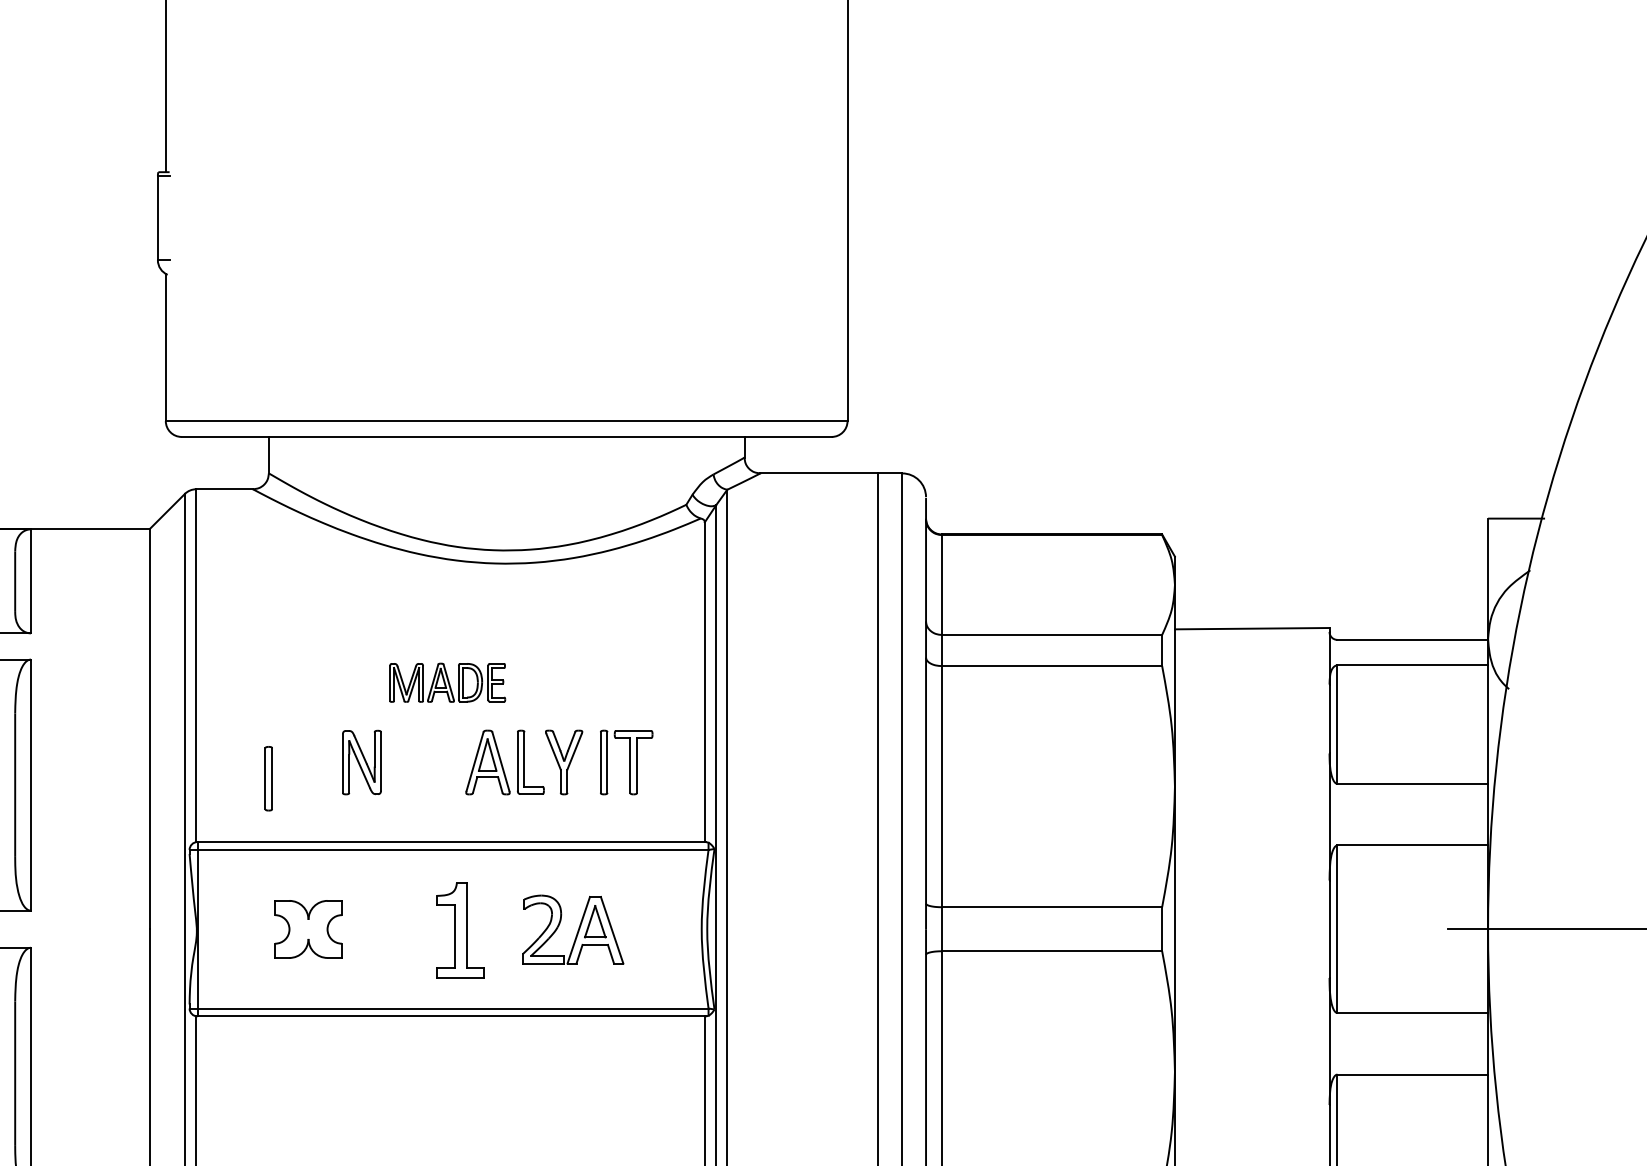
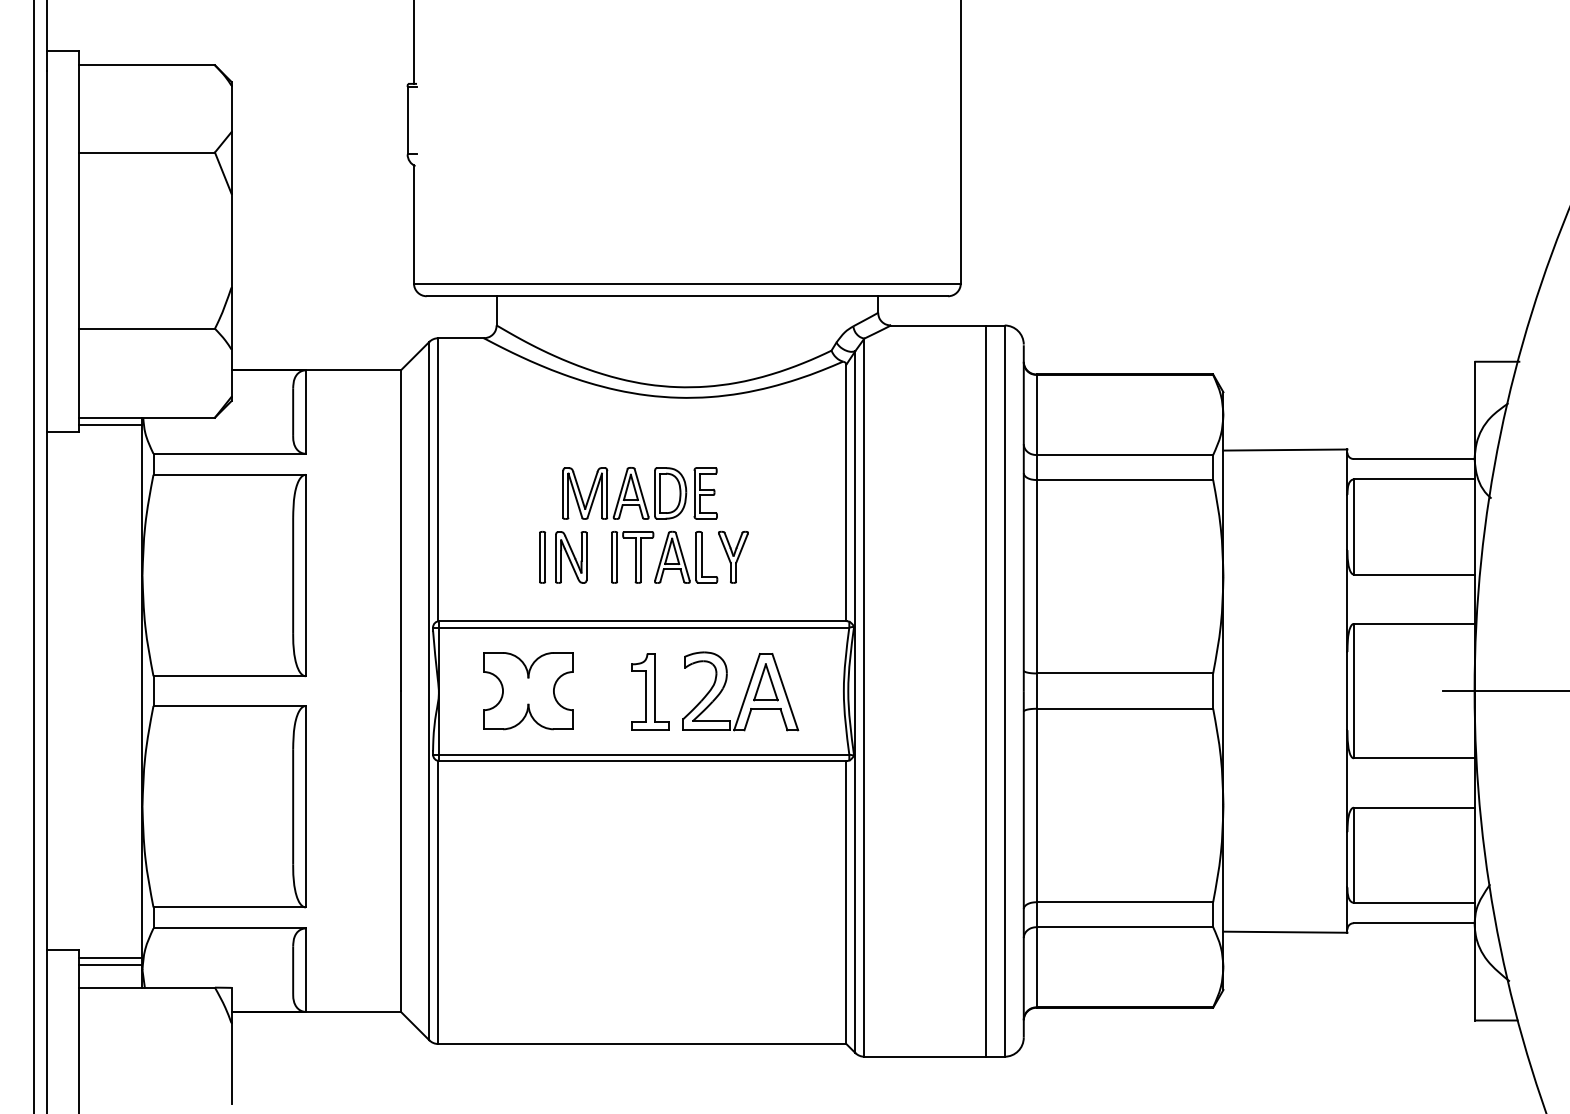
part: (446, 682) -> (639, 493), size x1.67
part: (626, 762) -> (632, 557), moved
part: (268, 778) -> (542, 557), moved
part: (308, 929) -> (528, 691), size x1.67
part: (572, 929) -> (740, 691), size x1.43

